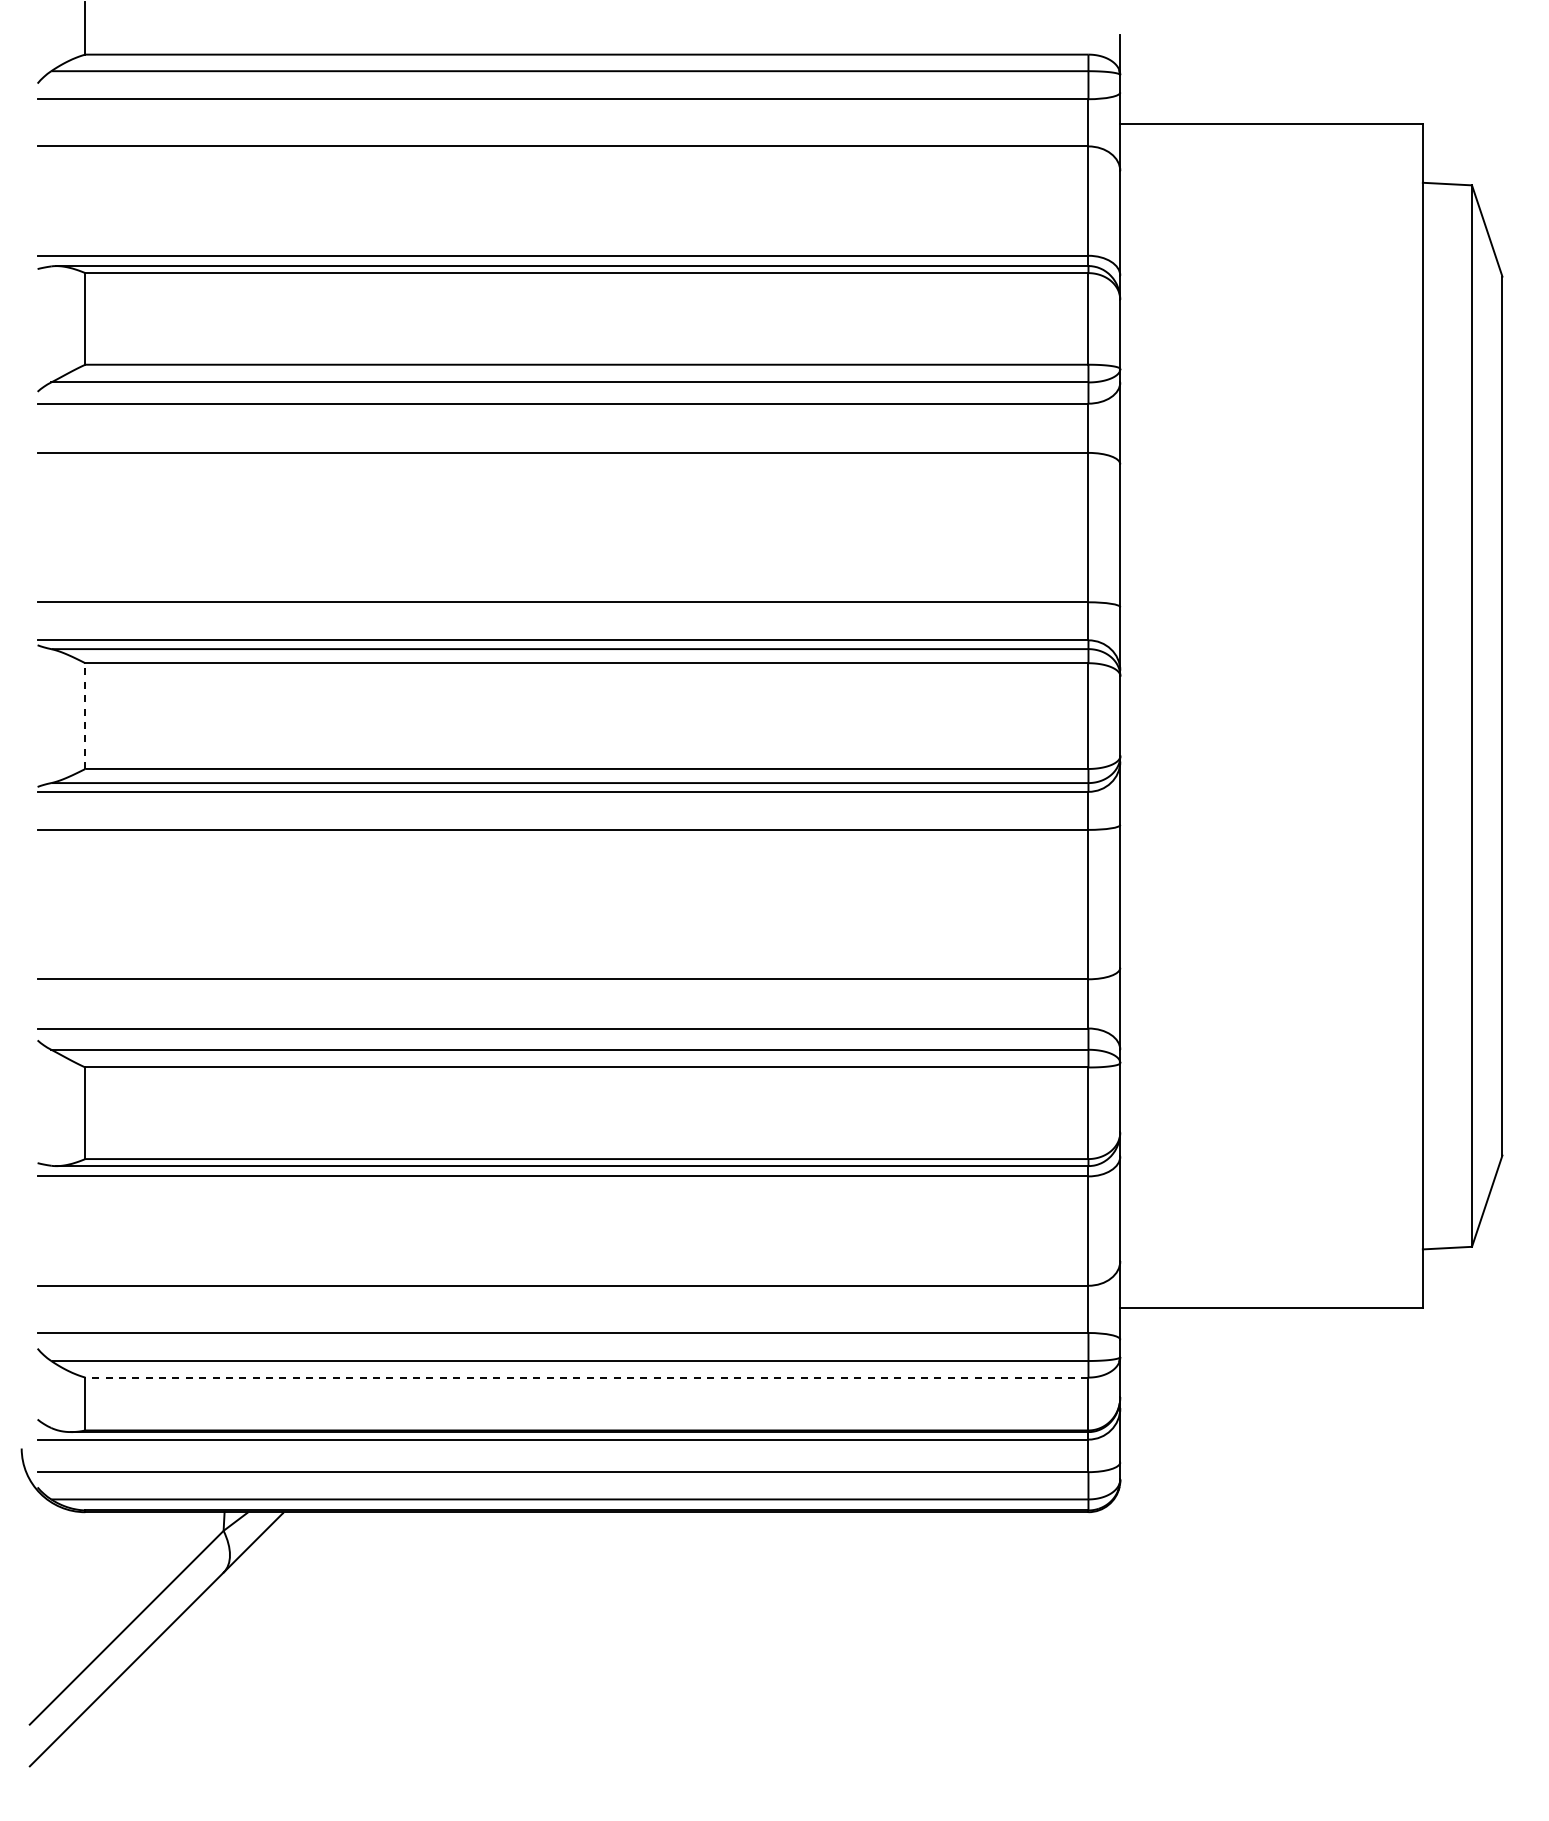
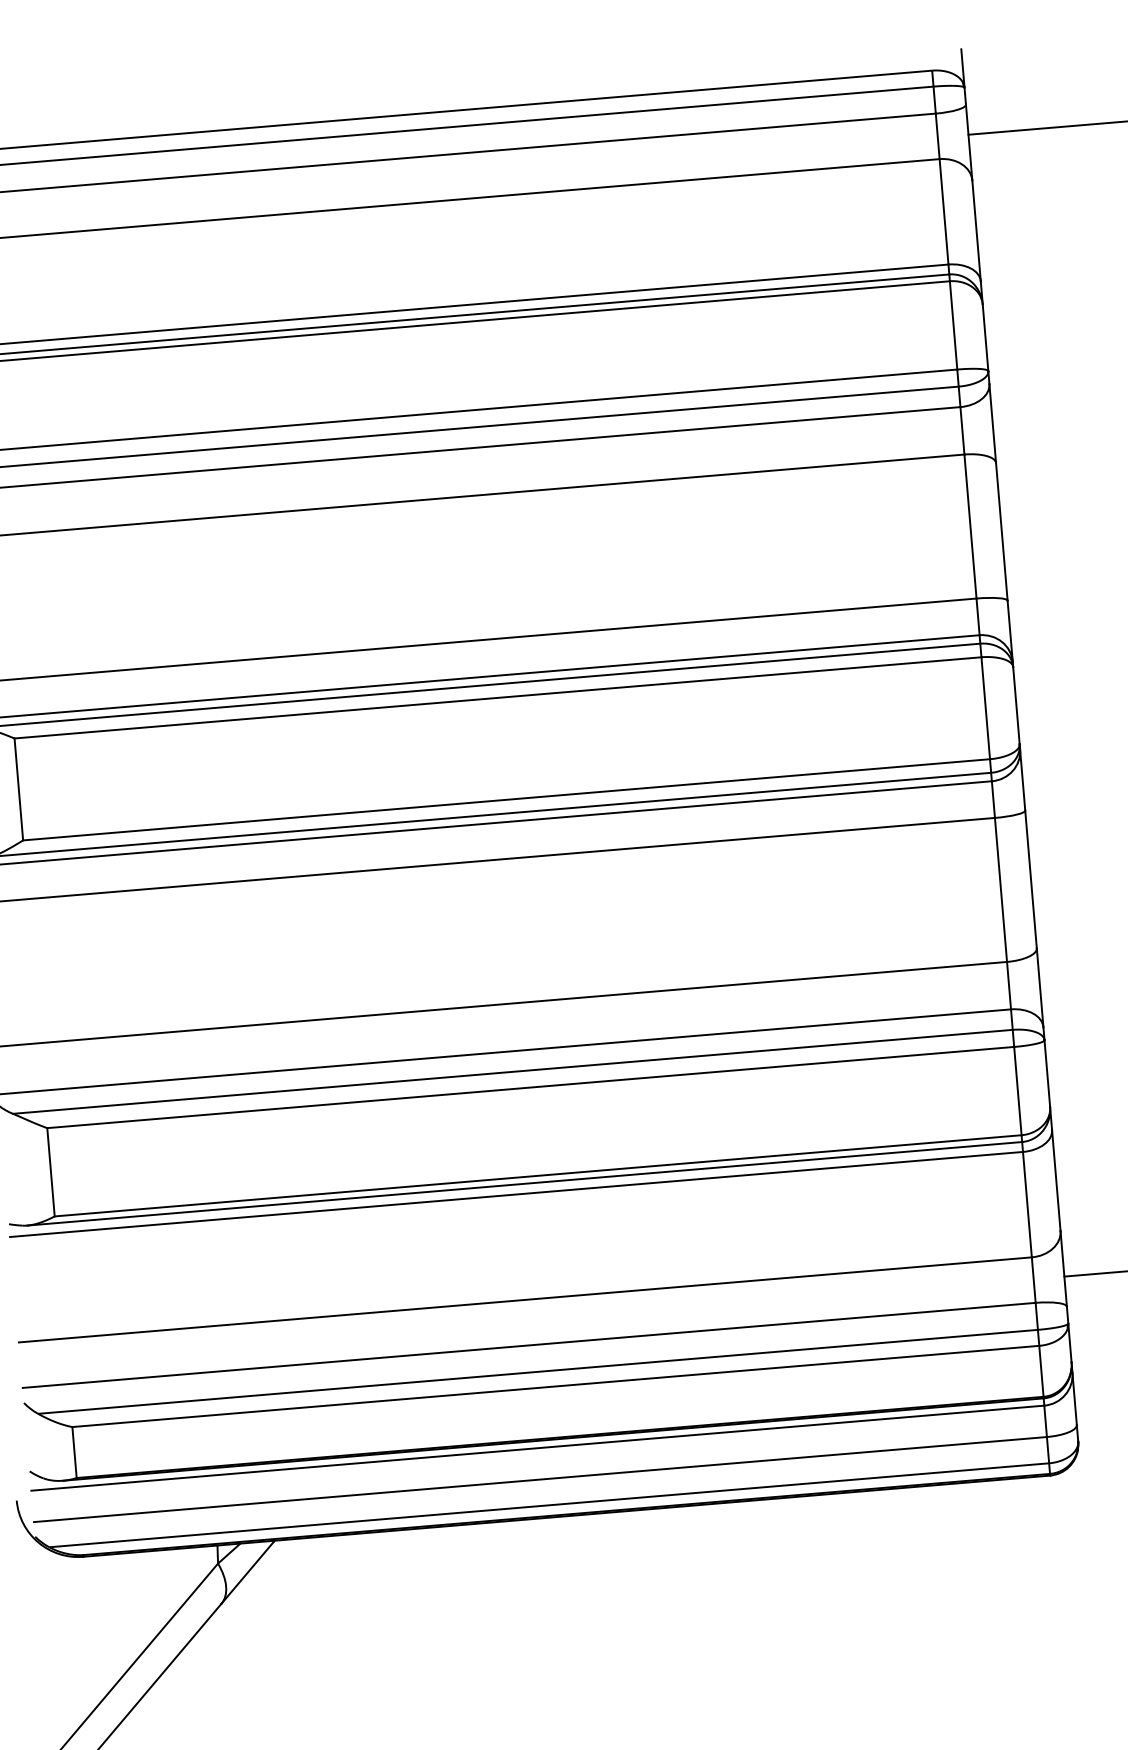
line: (85, 716) -> (18, 789), dashed -> solid
line: (586, 1377) -> (555, 1386), dashed -> solid

